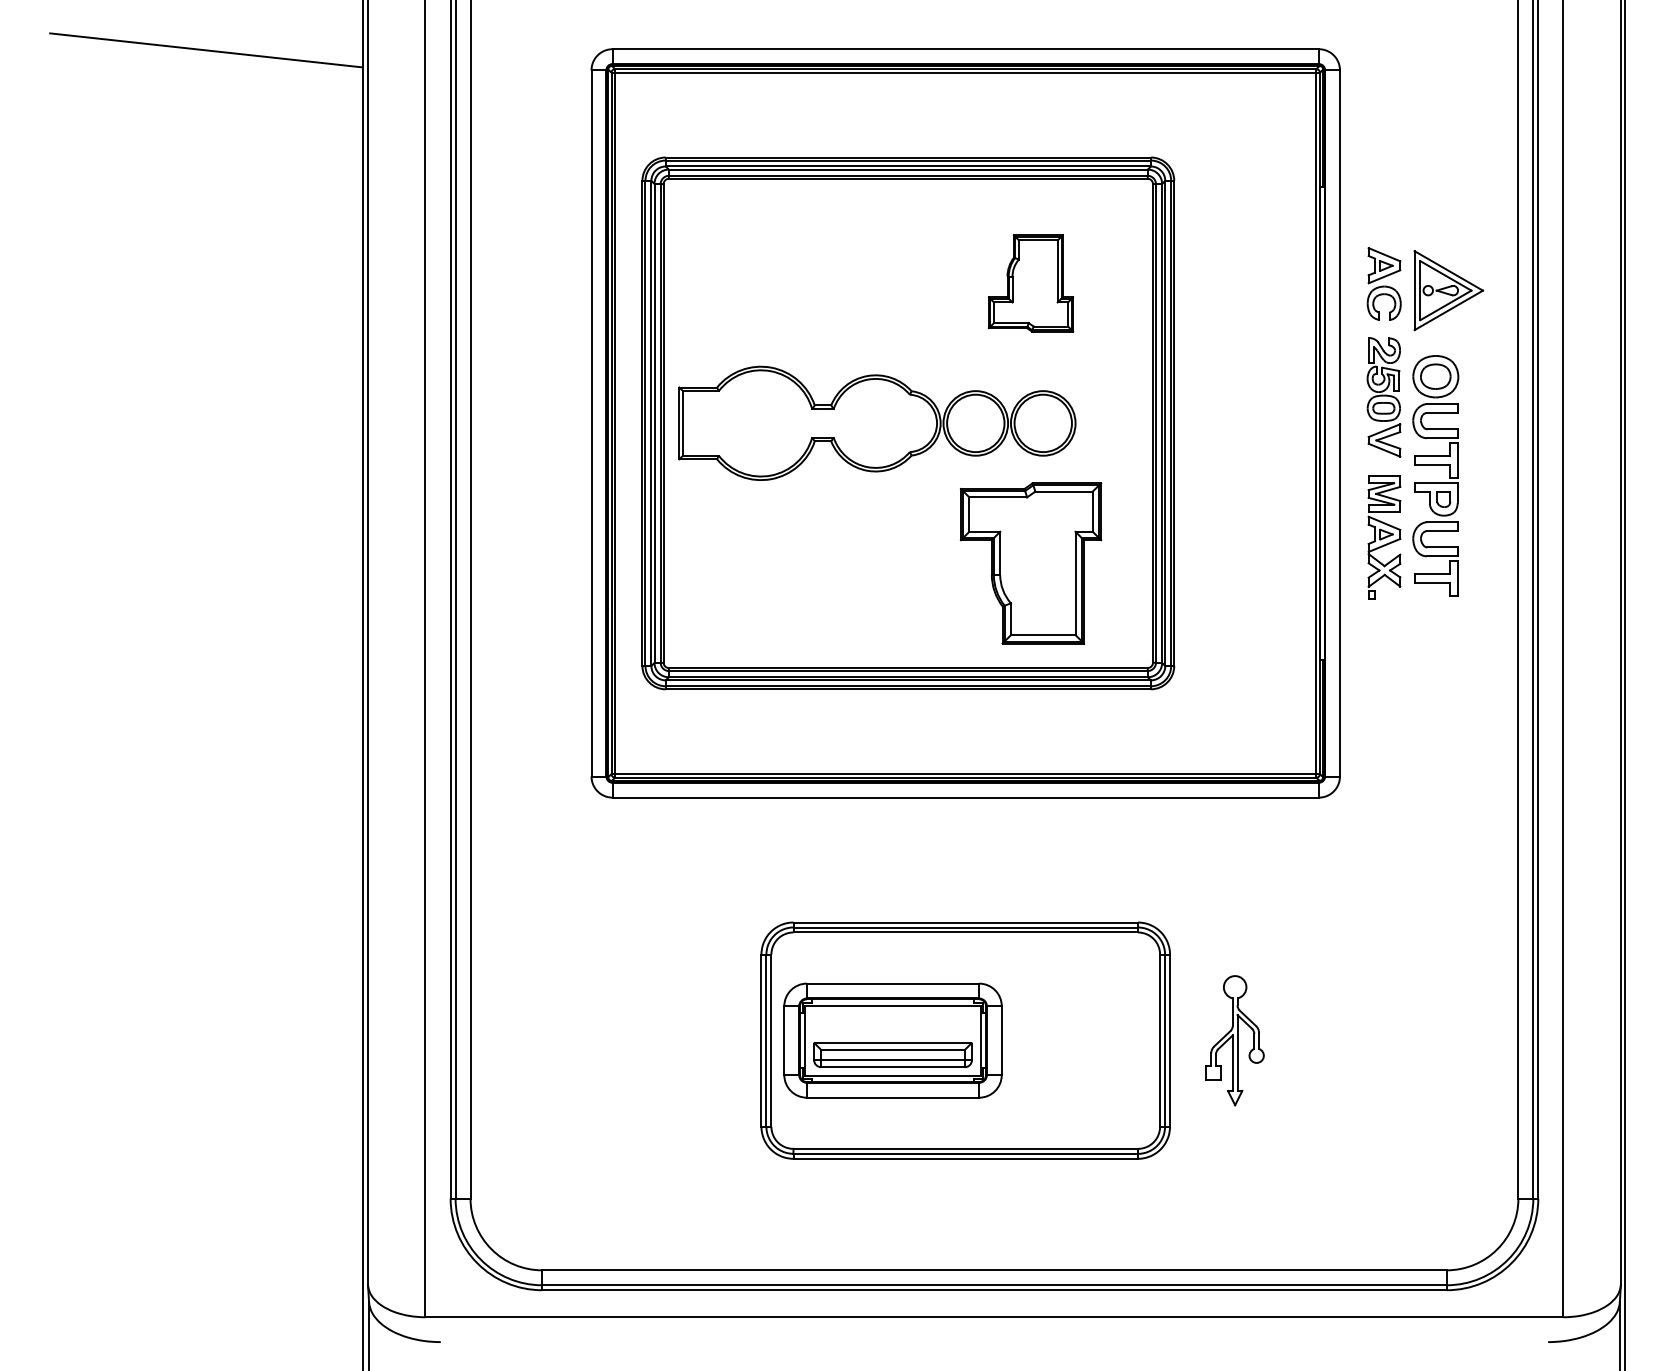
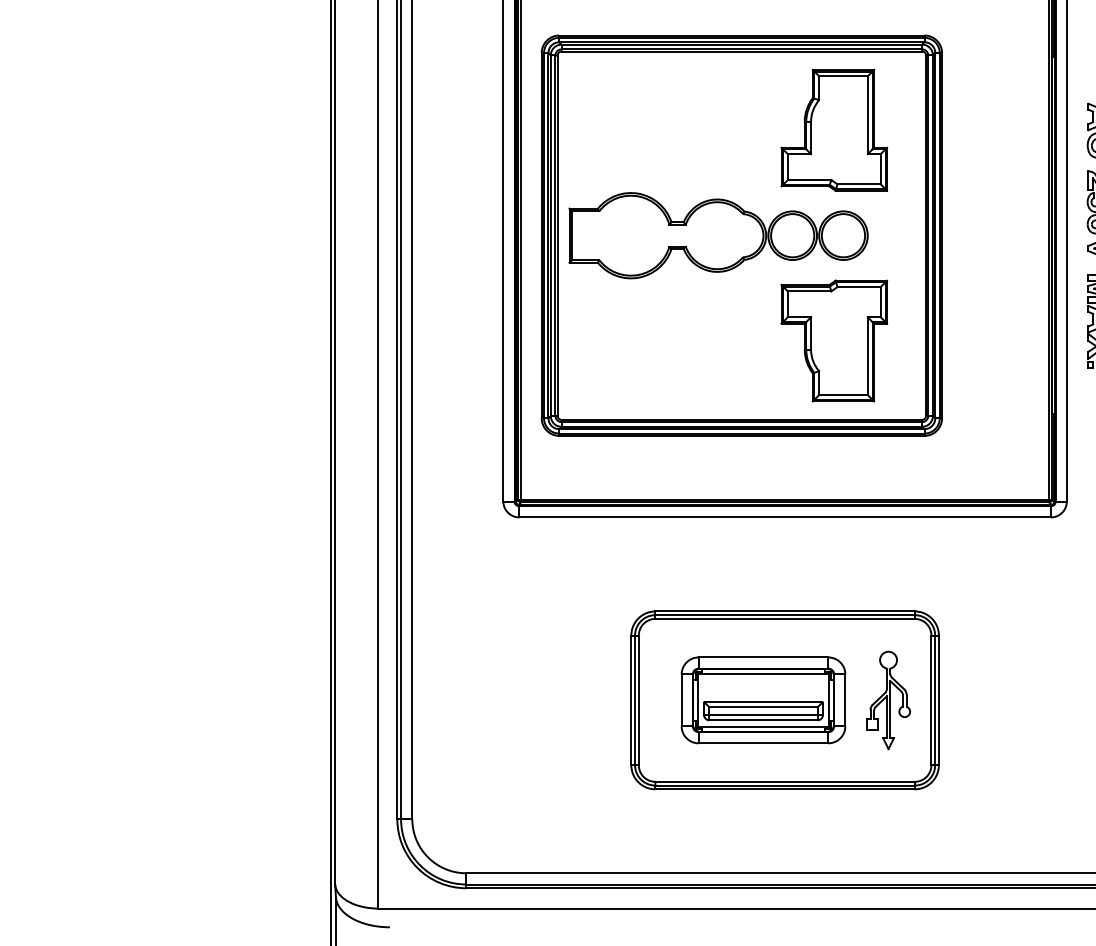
part: (1030, 283) -> (833, 130), size x1.67
part: (892, 1040) -> (763, 700), moved
part: (1234, 1040) -> (888, 700), moved

